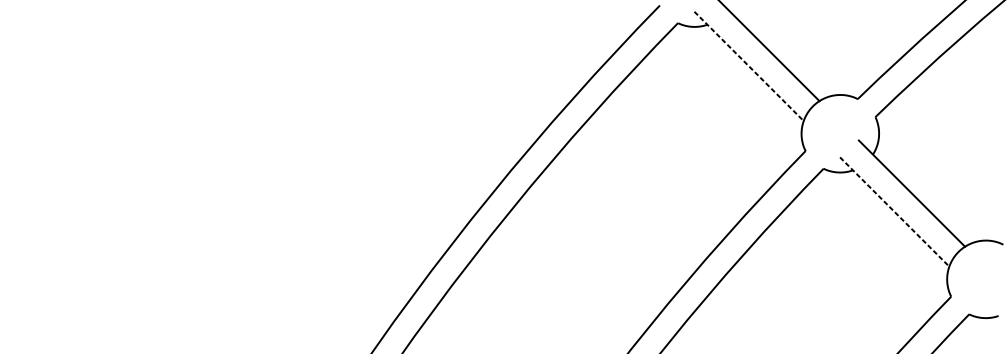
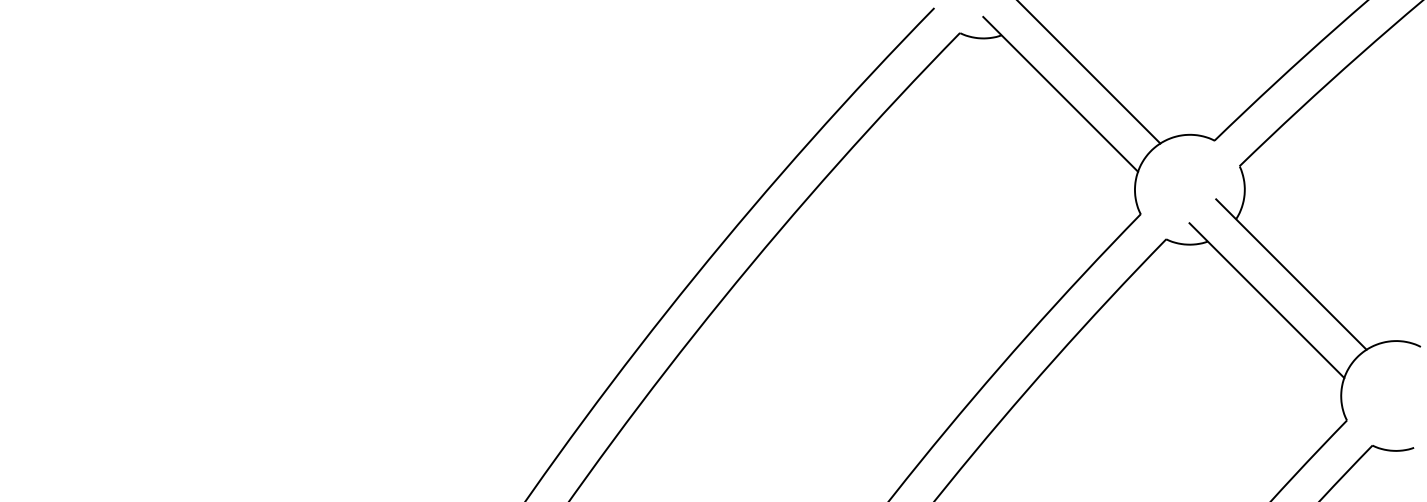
line: (749, 66) -> (1061, 94), dashed -> solid
line: (895, 211) -> (1267, 300), dashed -> solid

